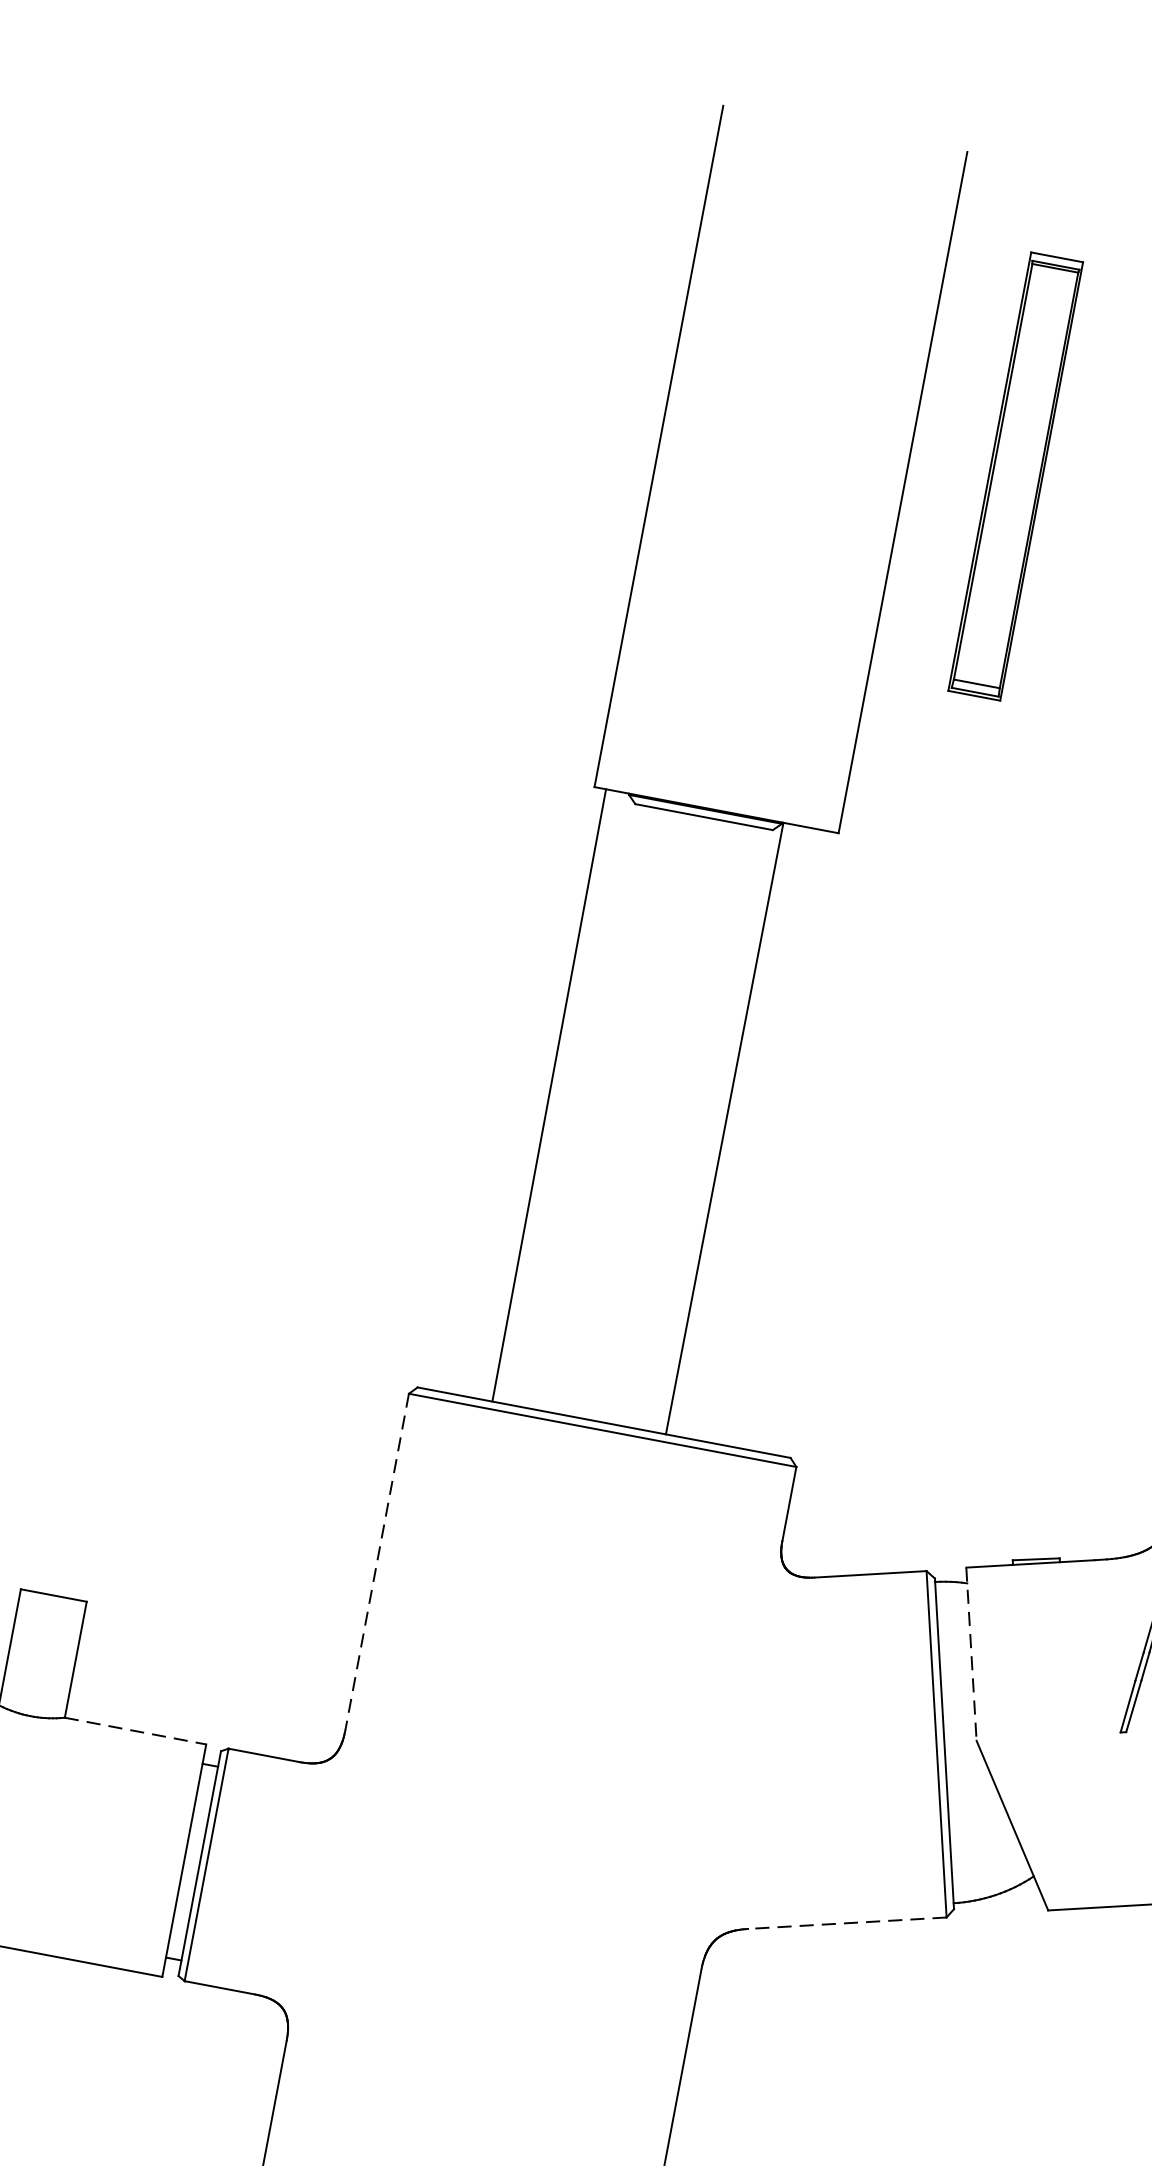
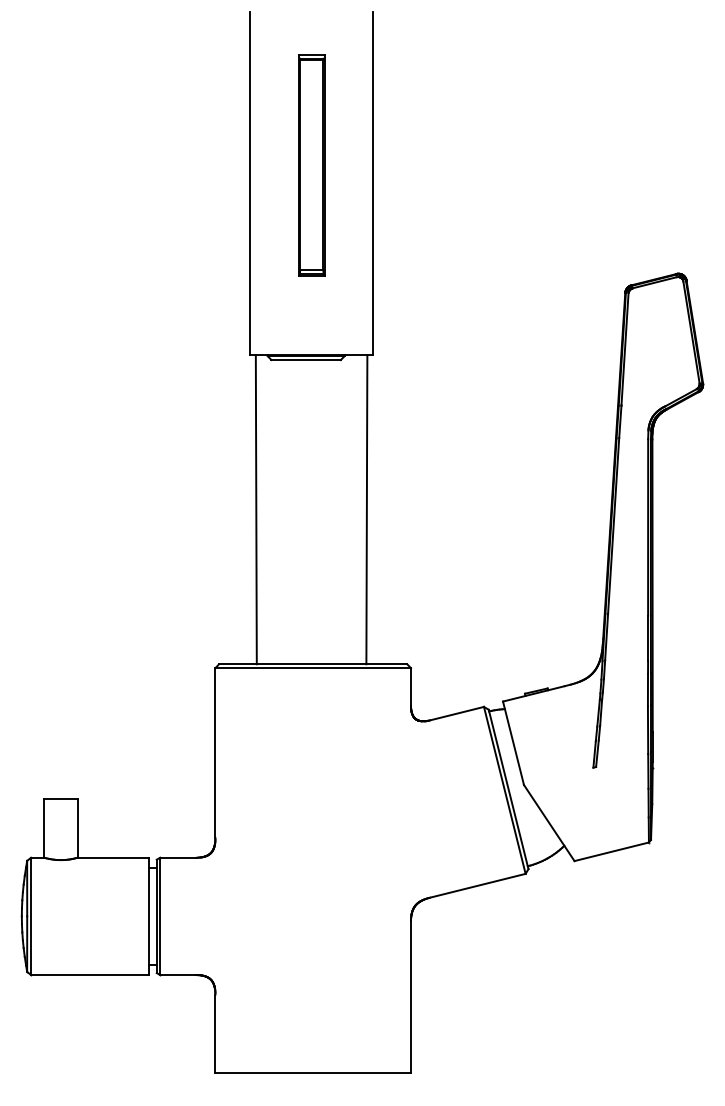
part: (1015, 476) -> (311, 165), moved
line: (724, 1127) -> (366, 509), moved
line: (377, 1562) -> (215, 753), dashed -> solid
line: (971, 1654) -> (513, 743), dashed -> solid
line: (136, 1730) -> (113, 857), dashed -> solid
line: (846, 1922) -> (477, 885), dashed -> solid

